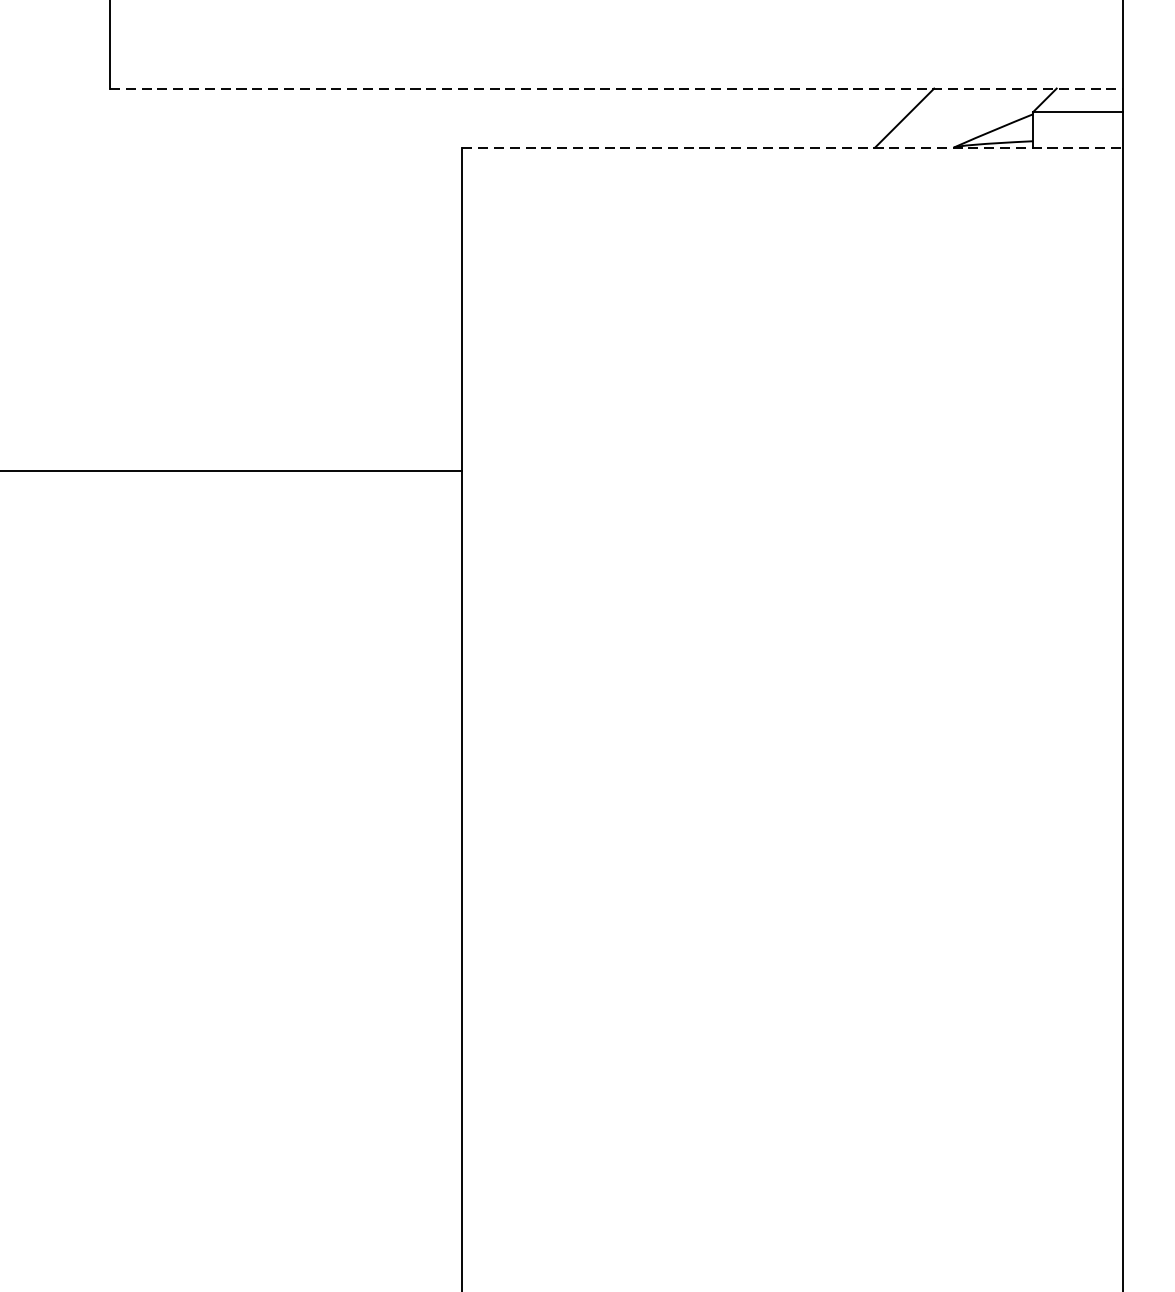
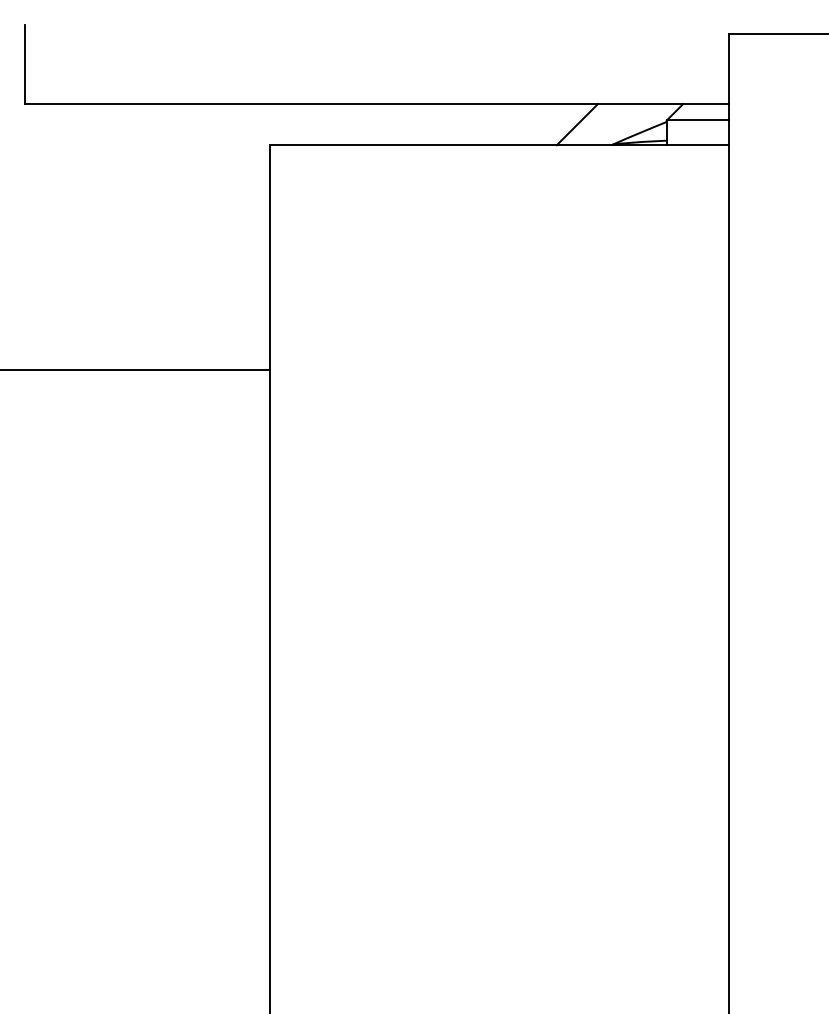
line: (617, 89) -> (377, 104), dashed -> solid
line: (792, 148) -> (499, 145), dashed -> solid

